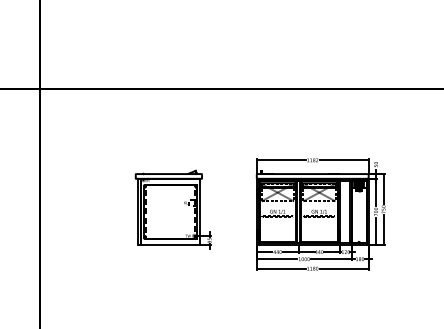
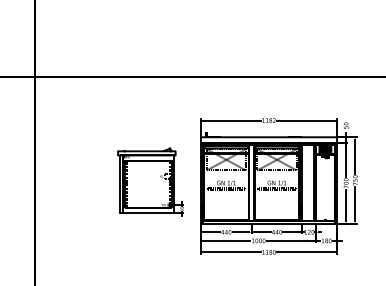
part: (320, 214) -> (278, 186), size x1.4

